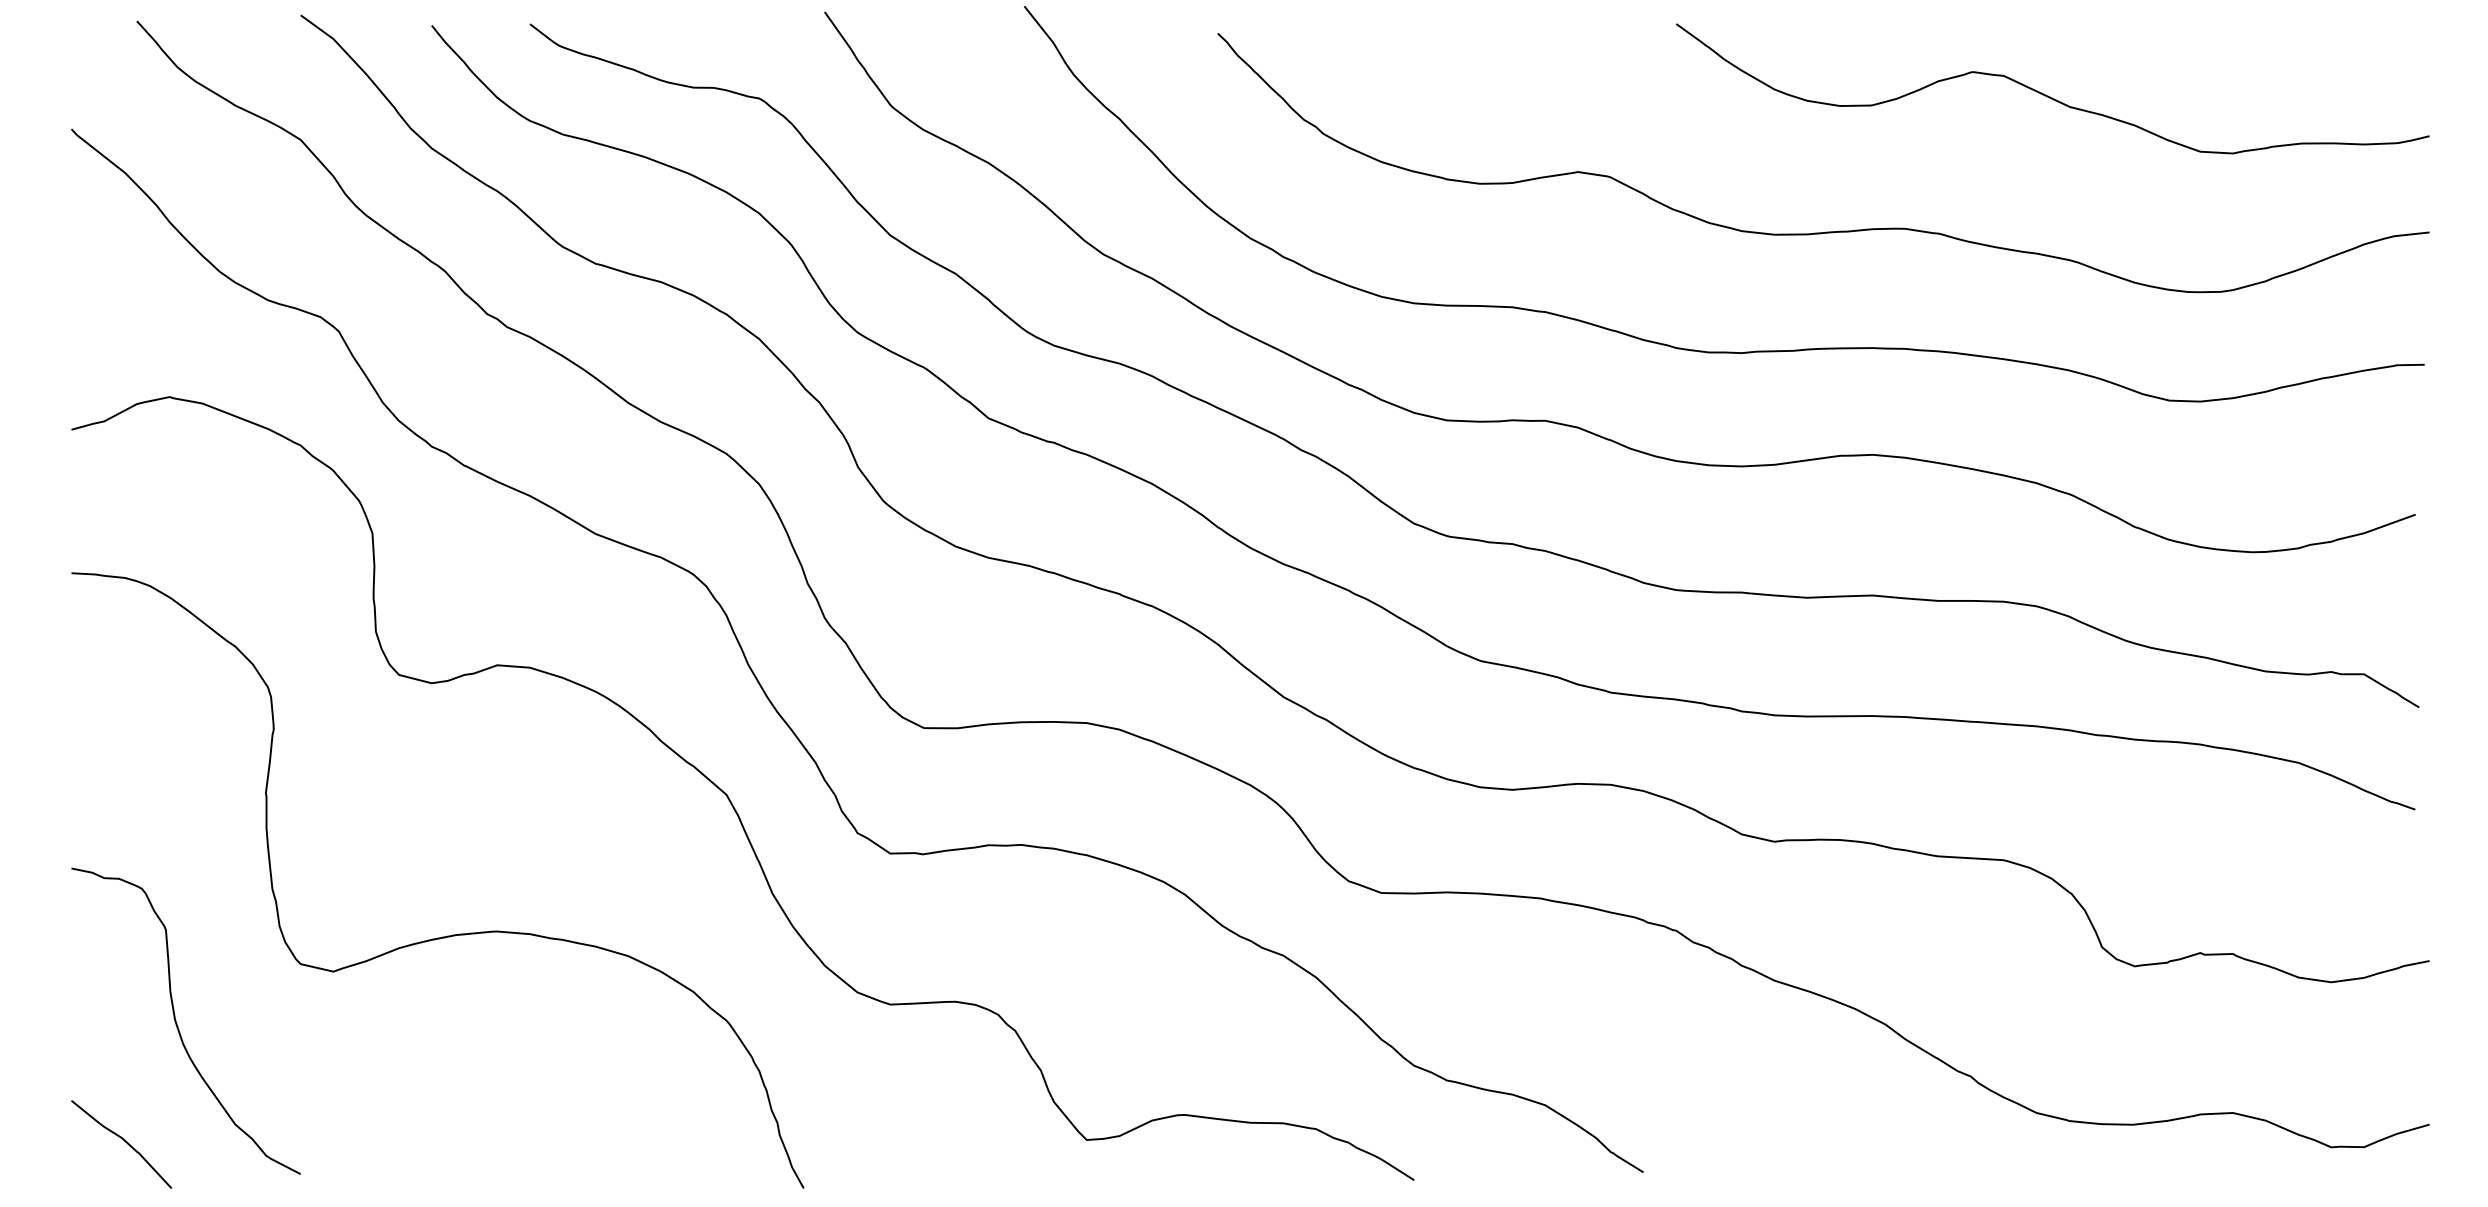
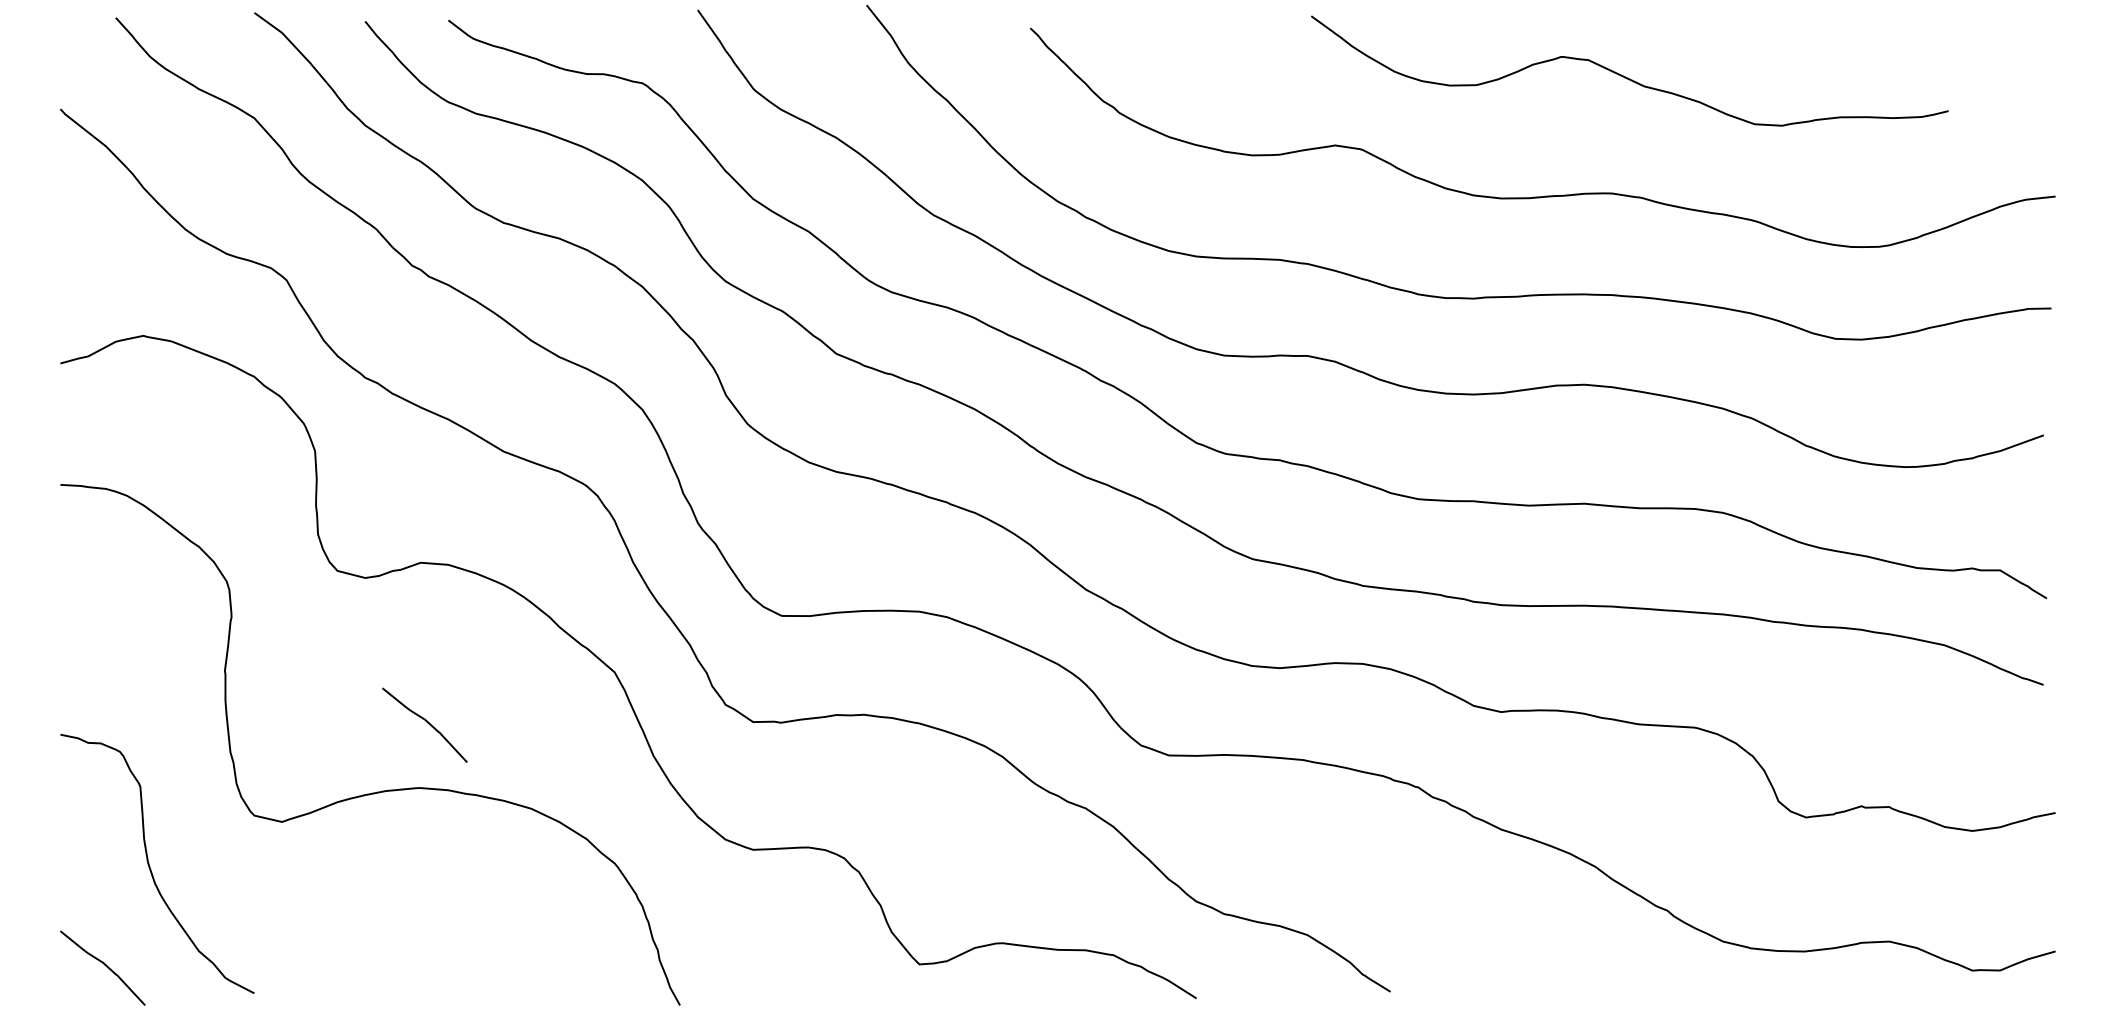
curve: (2051, 96) -> (1628, 77), moved
curve: (504, 854) -> (426, 722), added

